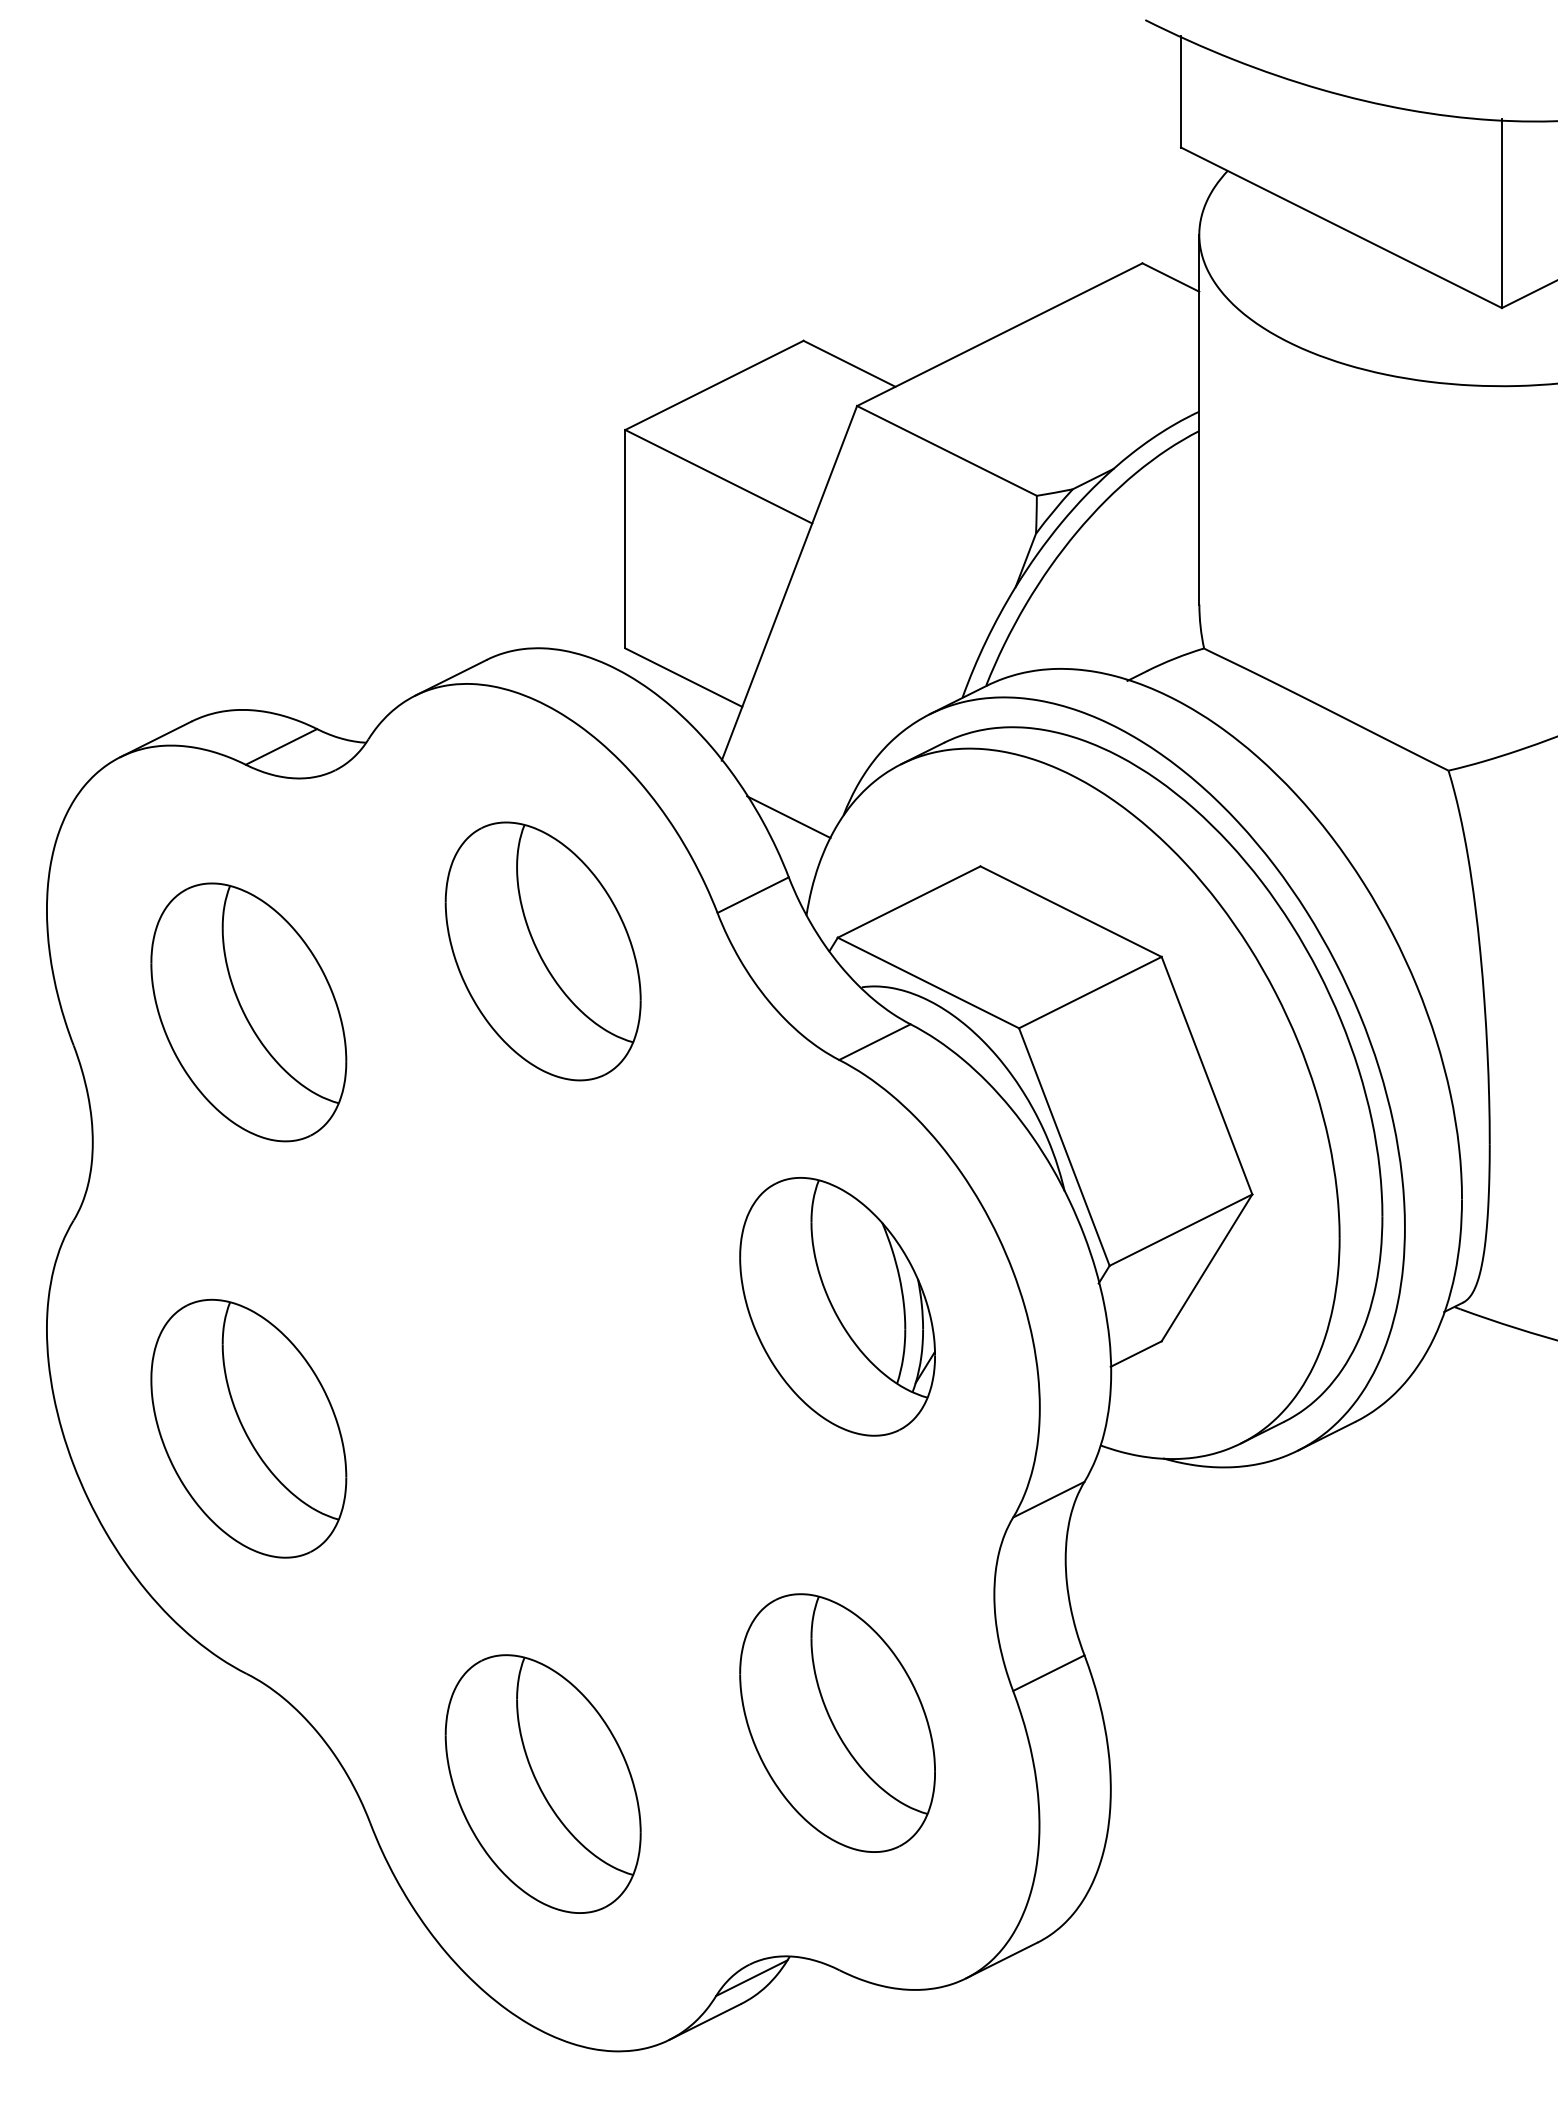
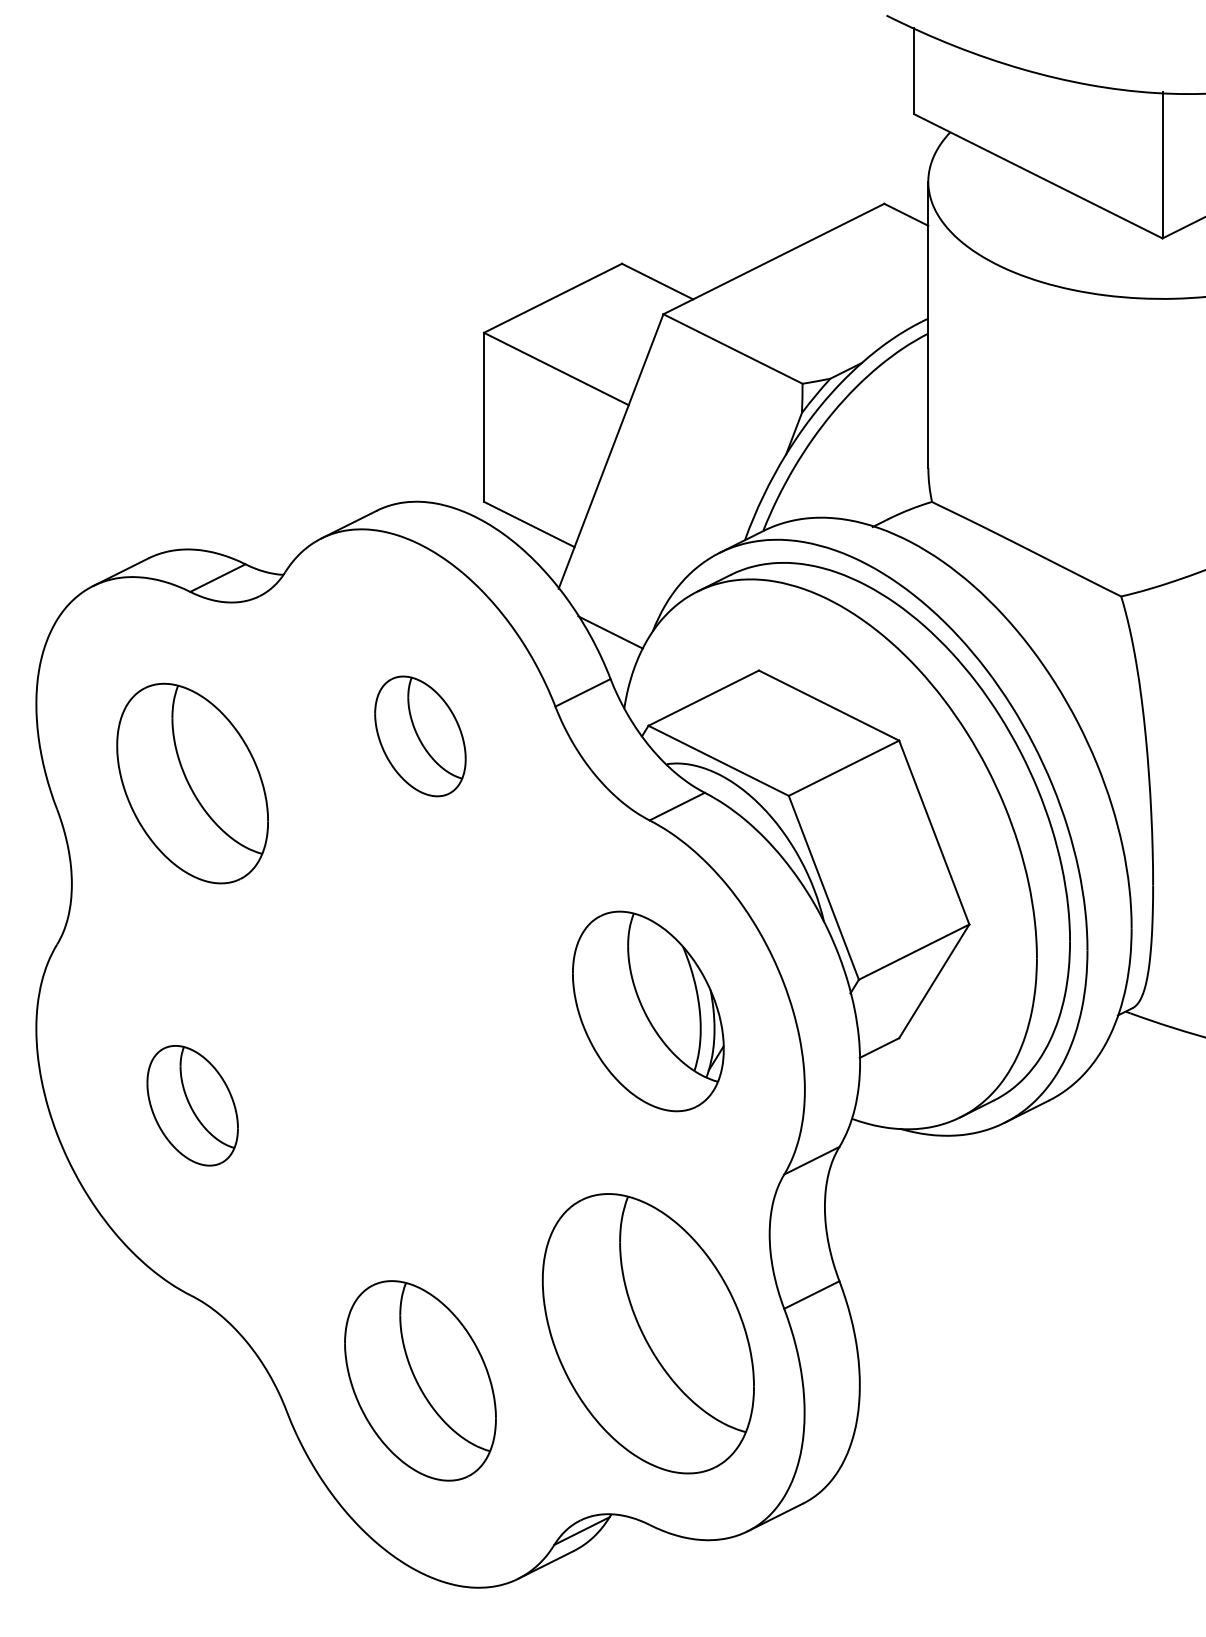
part: (542, 951) -> (419, 736), size x0.6
part: (248, 1428) -> (192, 1105), size x0.6
part: (837, 1722) -> (648, 1333), size x1.4

